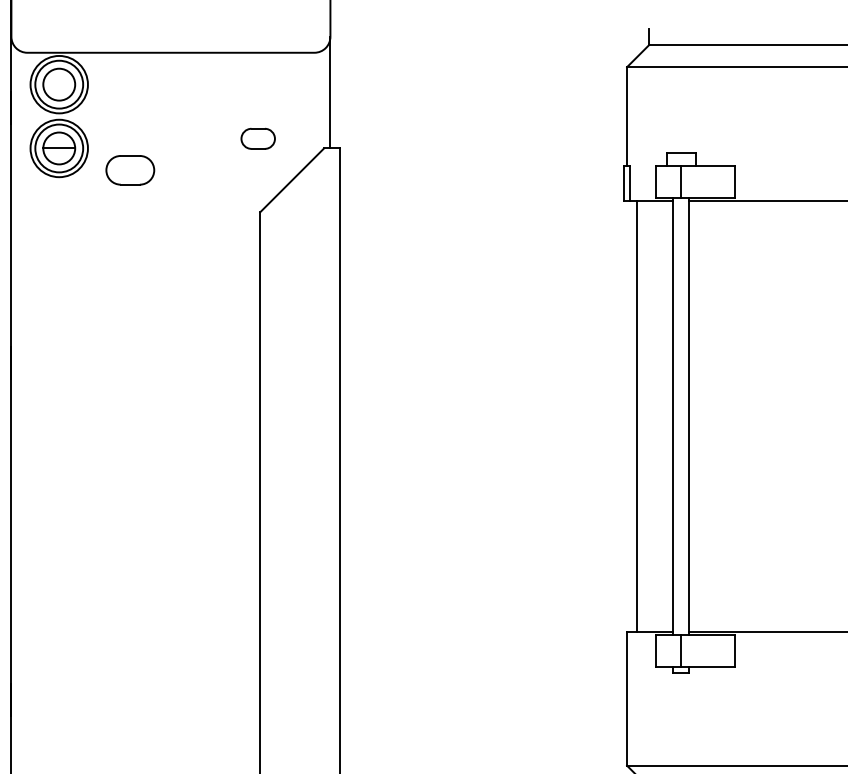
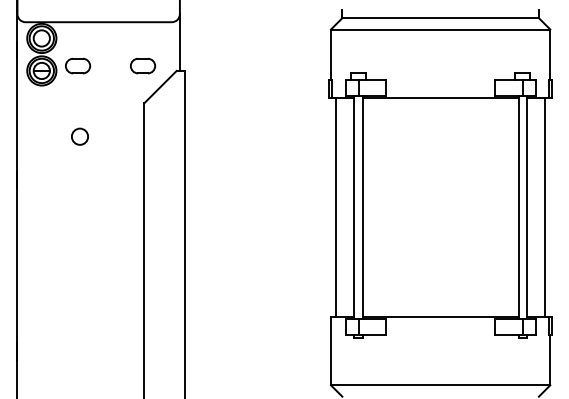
part: (258, 137) -> (143, 65), size x1.43
part: (131, 169) -> (78, 65), moved
circle: (133, 277) -> (79, 136), added

